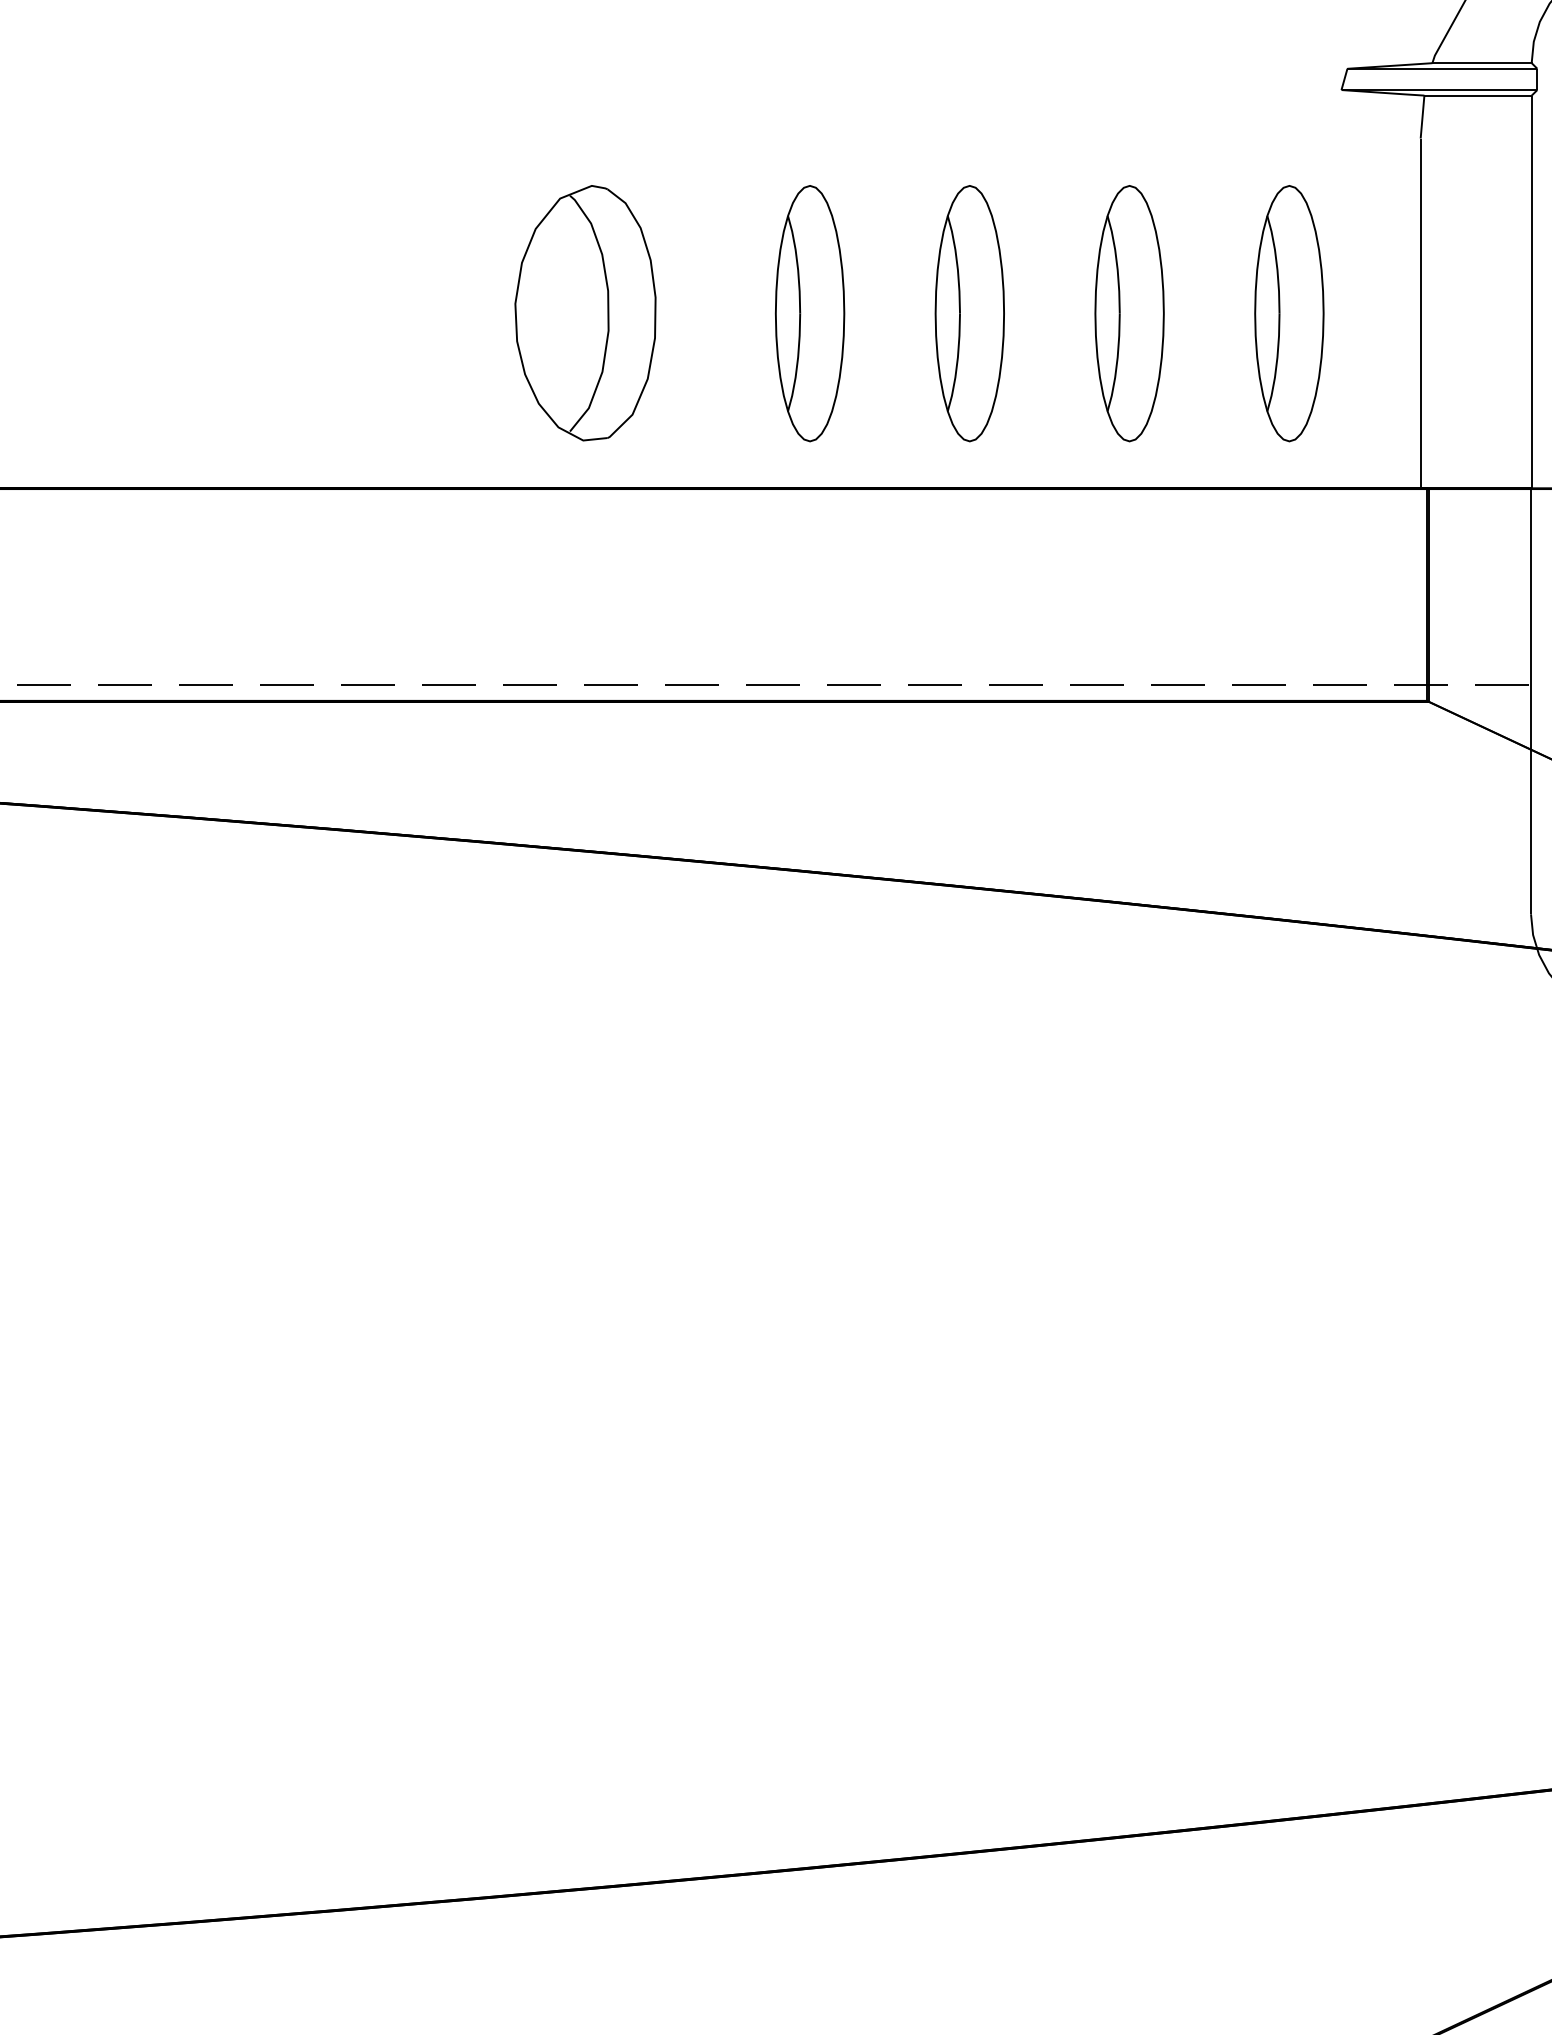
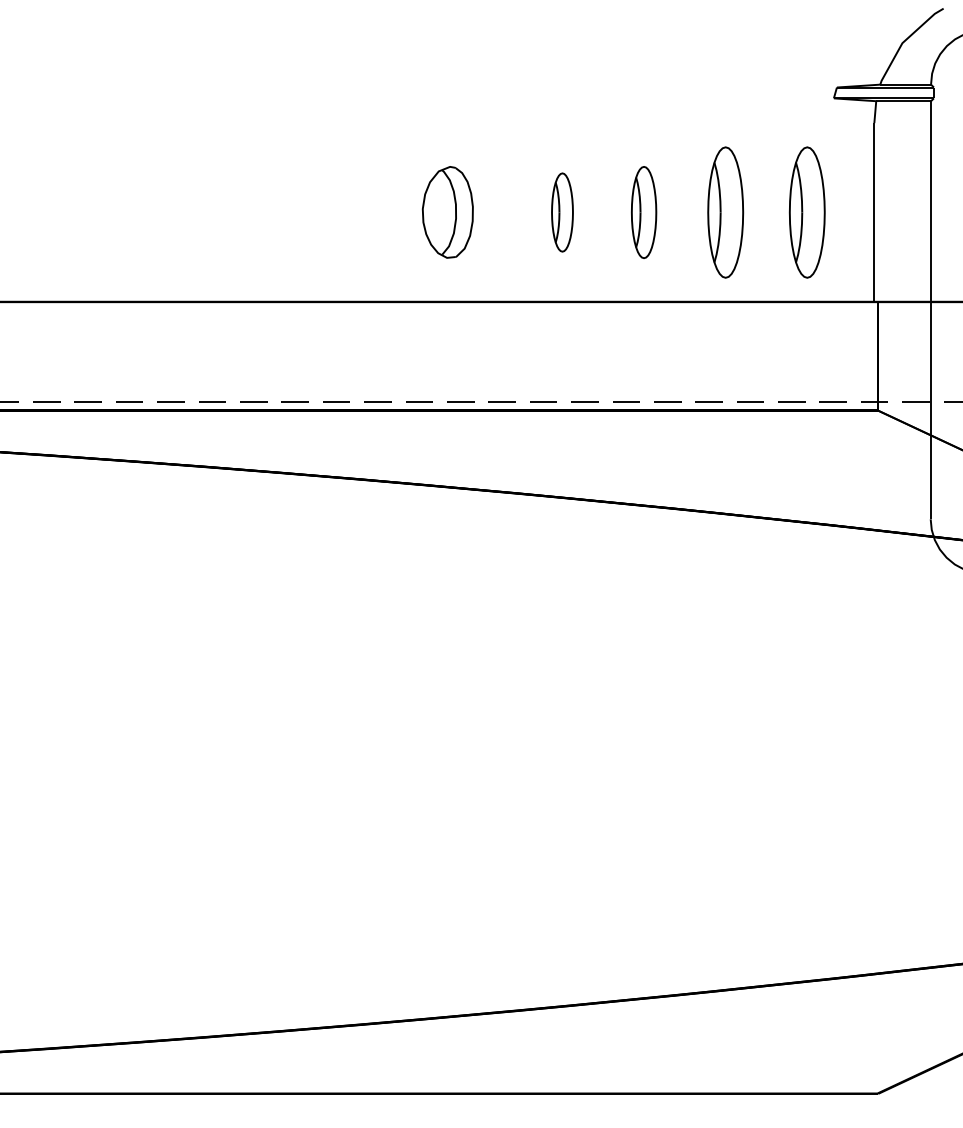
part: (584, 313) -> (447, 212), size x0.7
part: (810, 313) -> (562, 212), size x0.6
part: (968, 313) -> (643, 212), size x0.7

